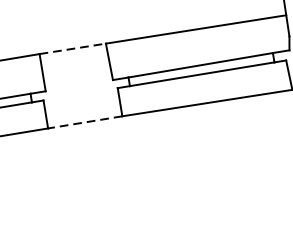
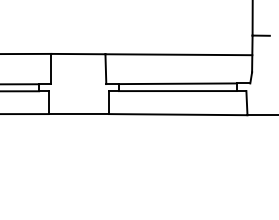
line: (72, 49) -> (78, 54), dashed -> solid
line: (84, 122) -> (78, 114), dashed -> solid

